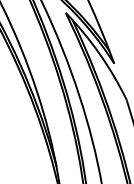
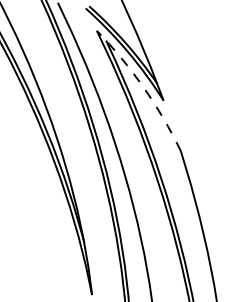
arc: (99, 54) -> (143, 87), solid -> dashed

